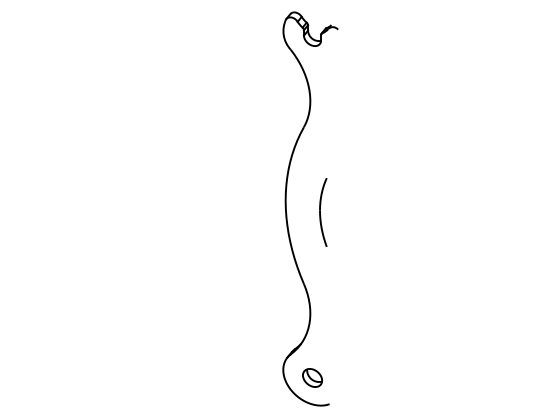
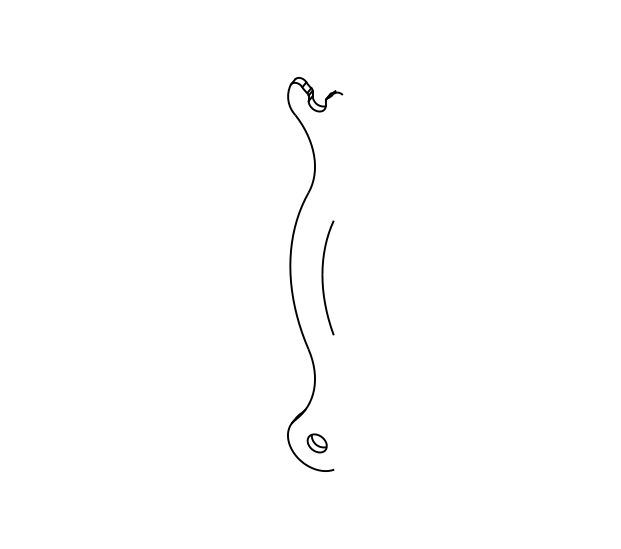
part: (322, 212) -> (327, 277), size x1.67

